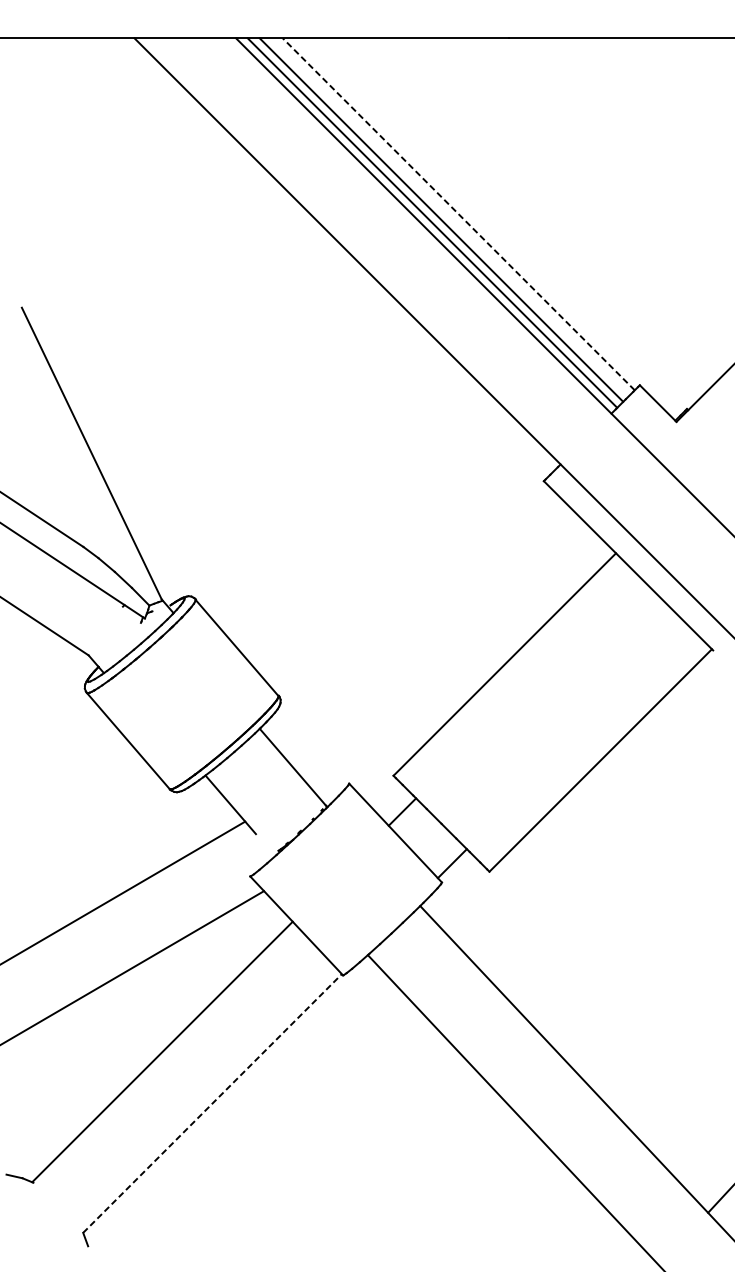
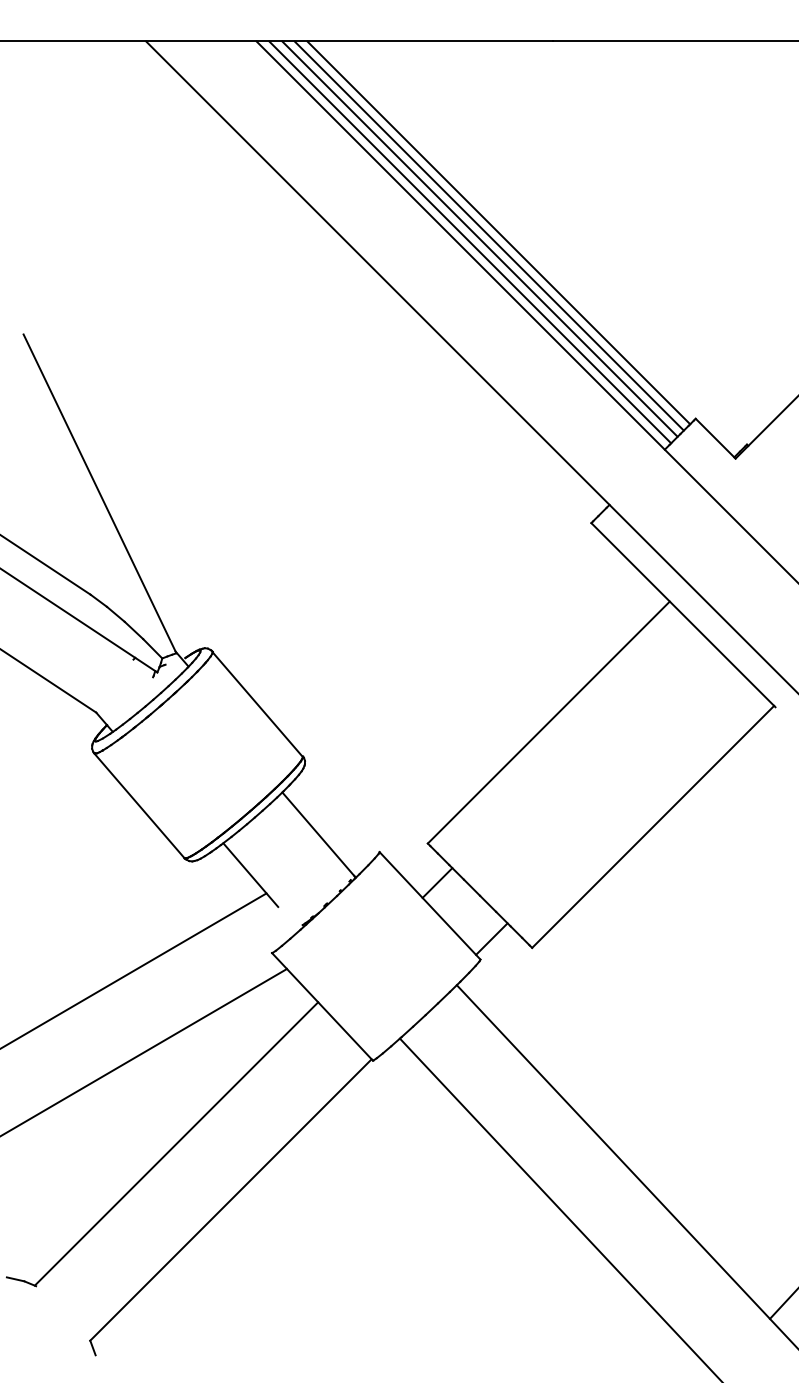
line: (458, 213) -> (498, 232), dashed -> solid
line: (449, 216) -> (488, 235), added
line: (213, 1103) -> (231, 1199), dashed -> solid

